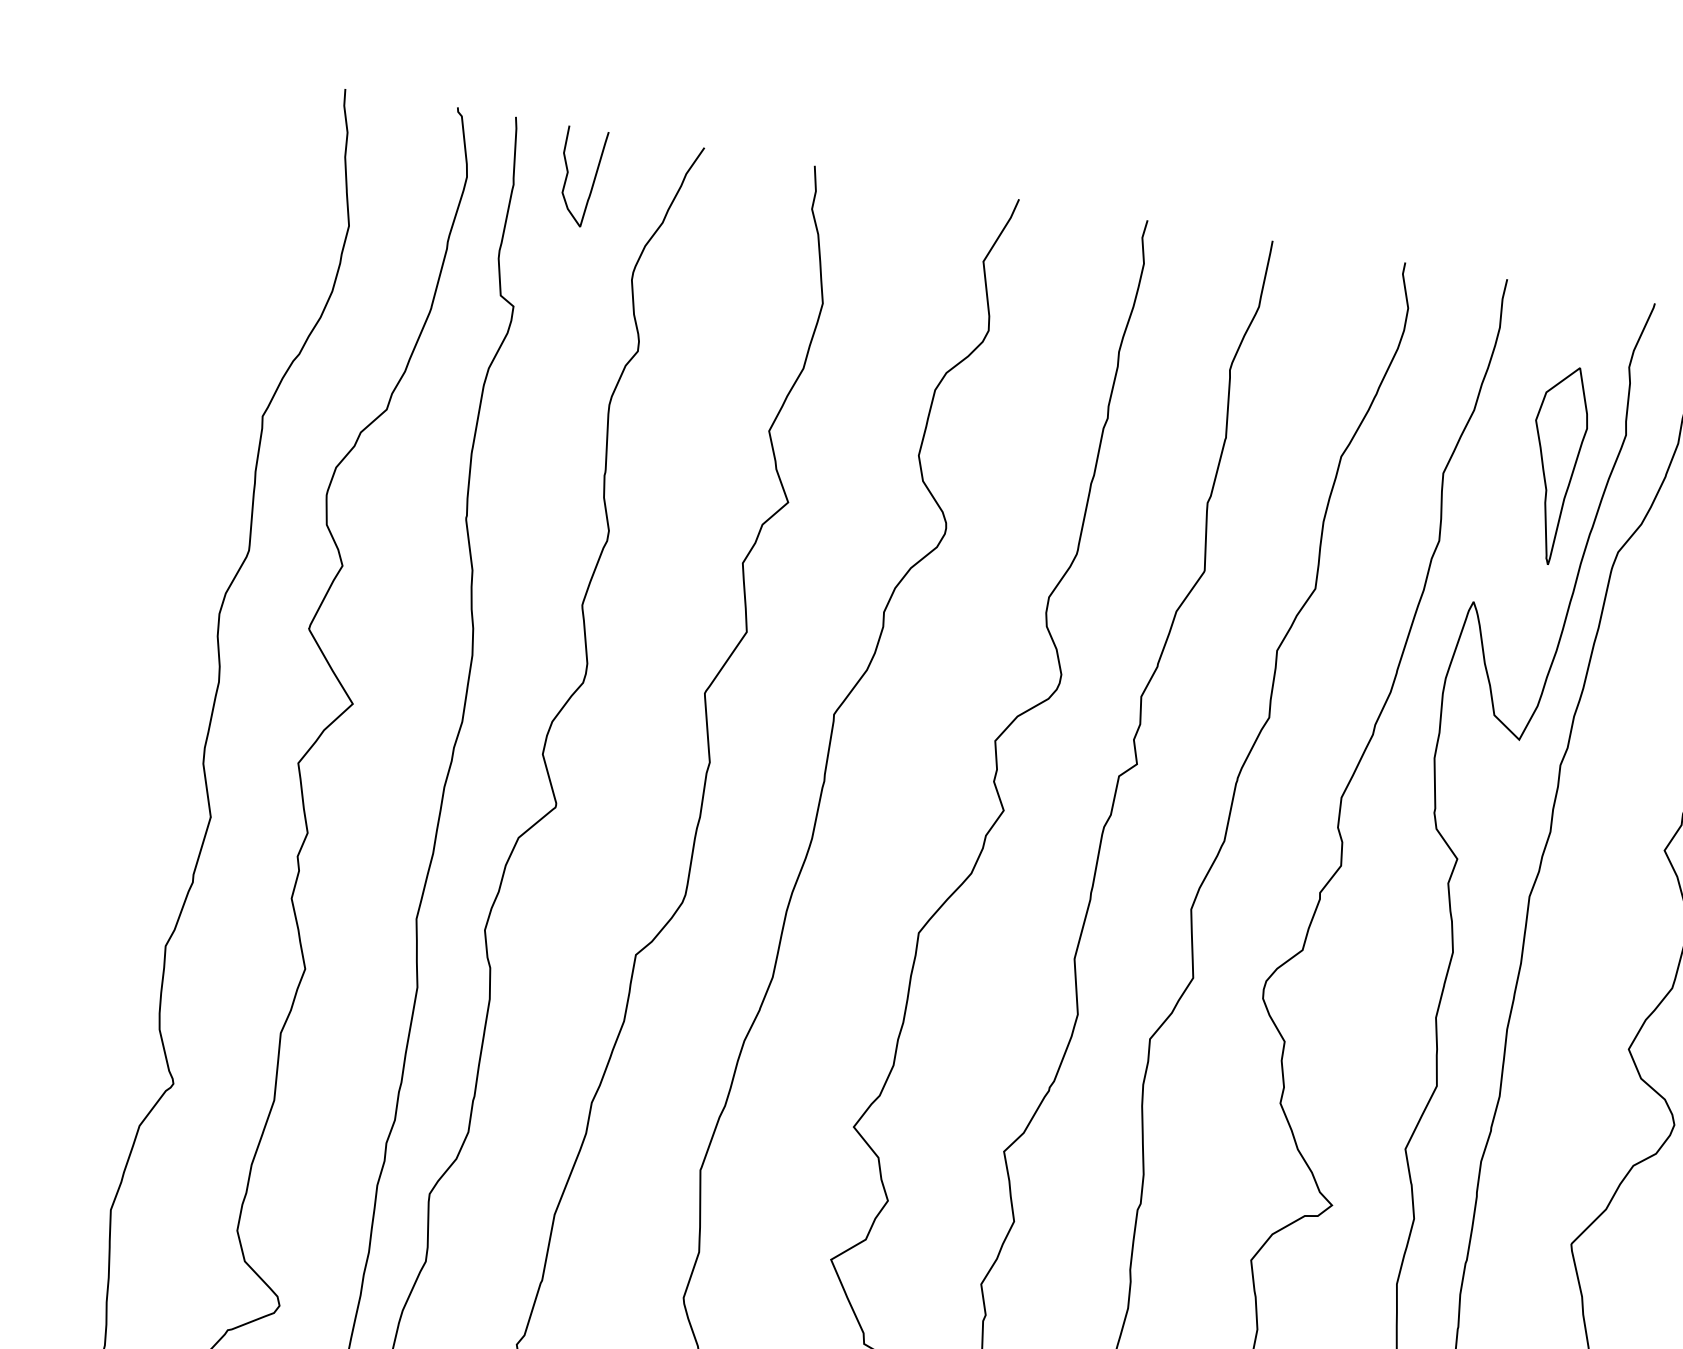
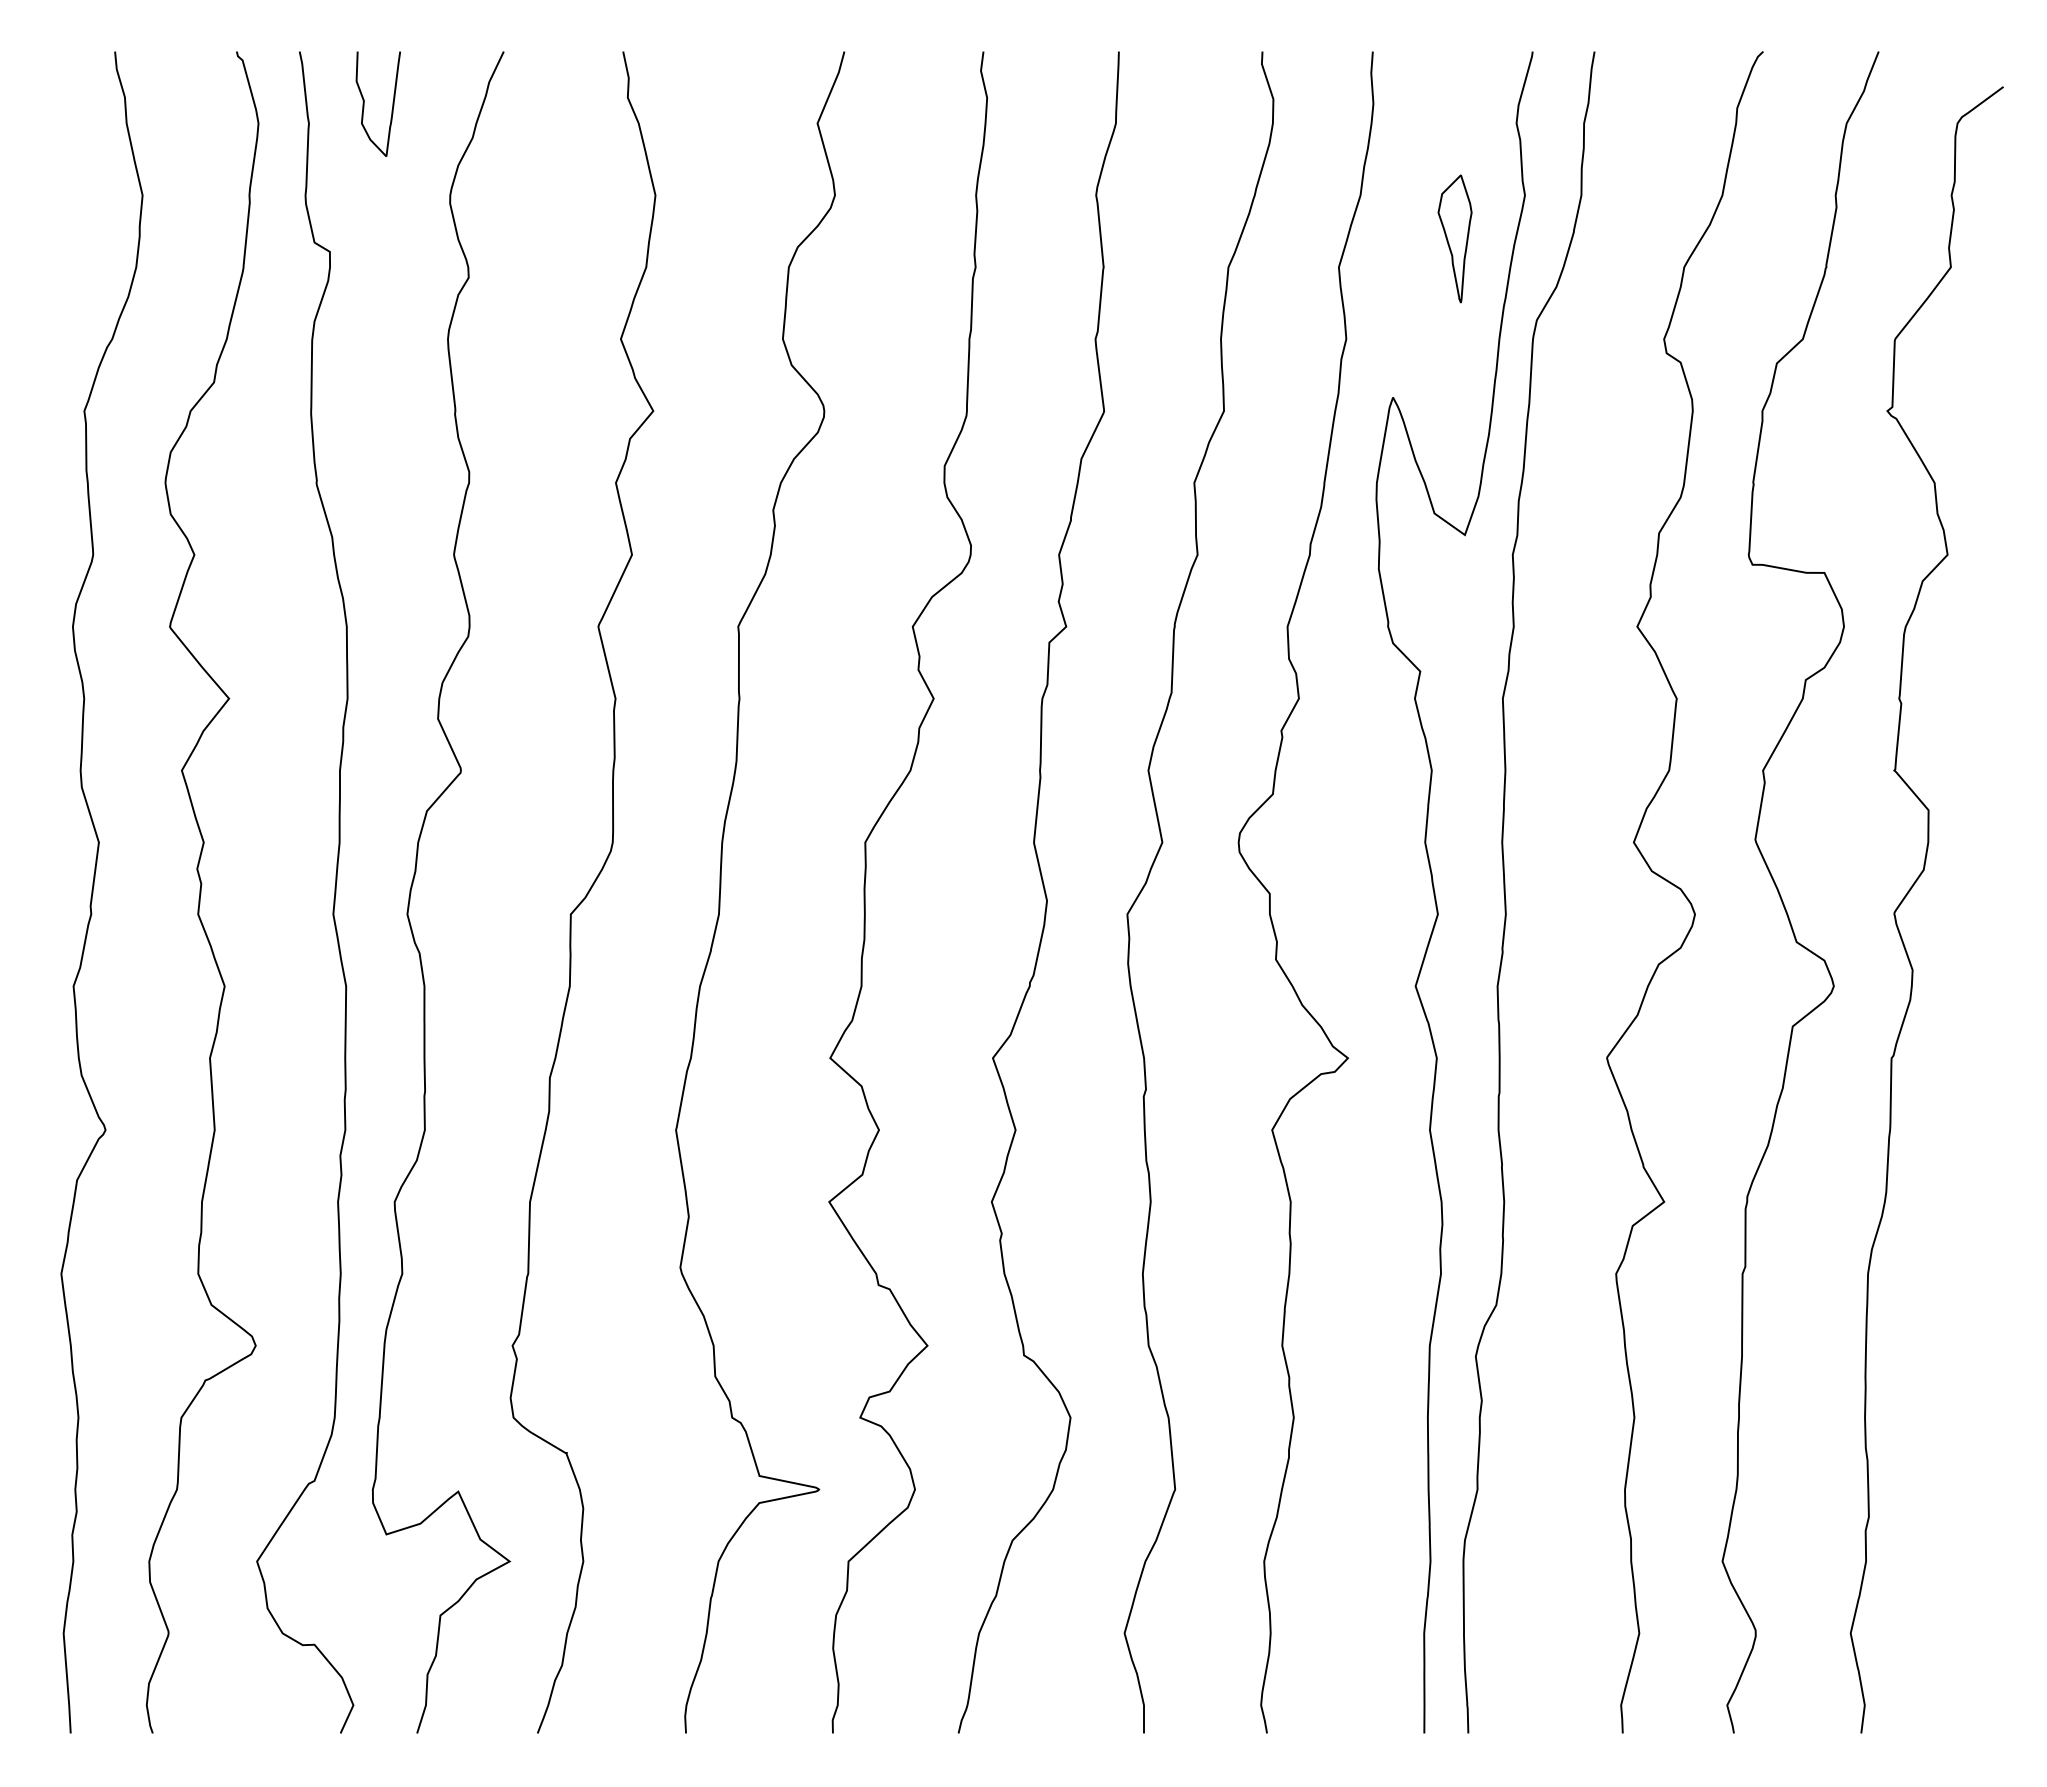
part: (1554, 464) -> (1454, 238), size x0.6

